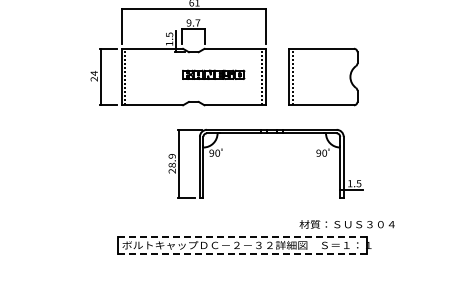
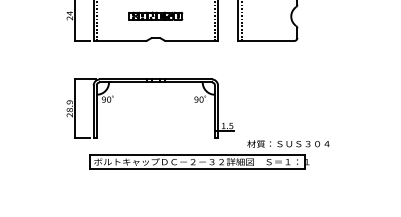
part: (213, 74) -> (155, 16), moved
part: (265, 133) -> (150, 82), moved
line: (242, 237) -> (197, 155), dashed -> solid
line: (242, 253) -> (197, 169), dashed -> solid

